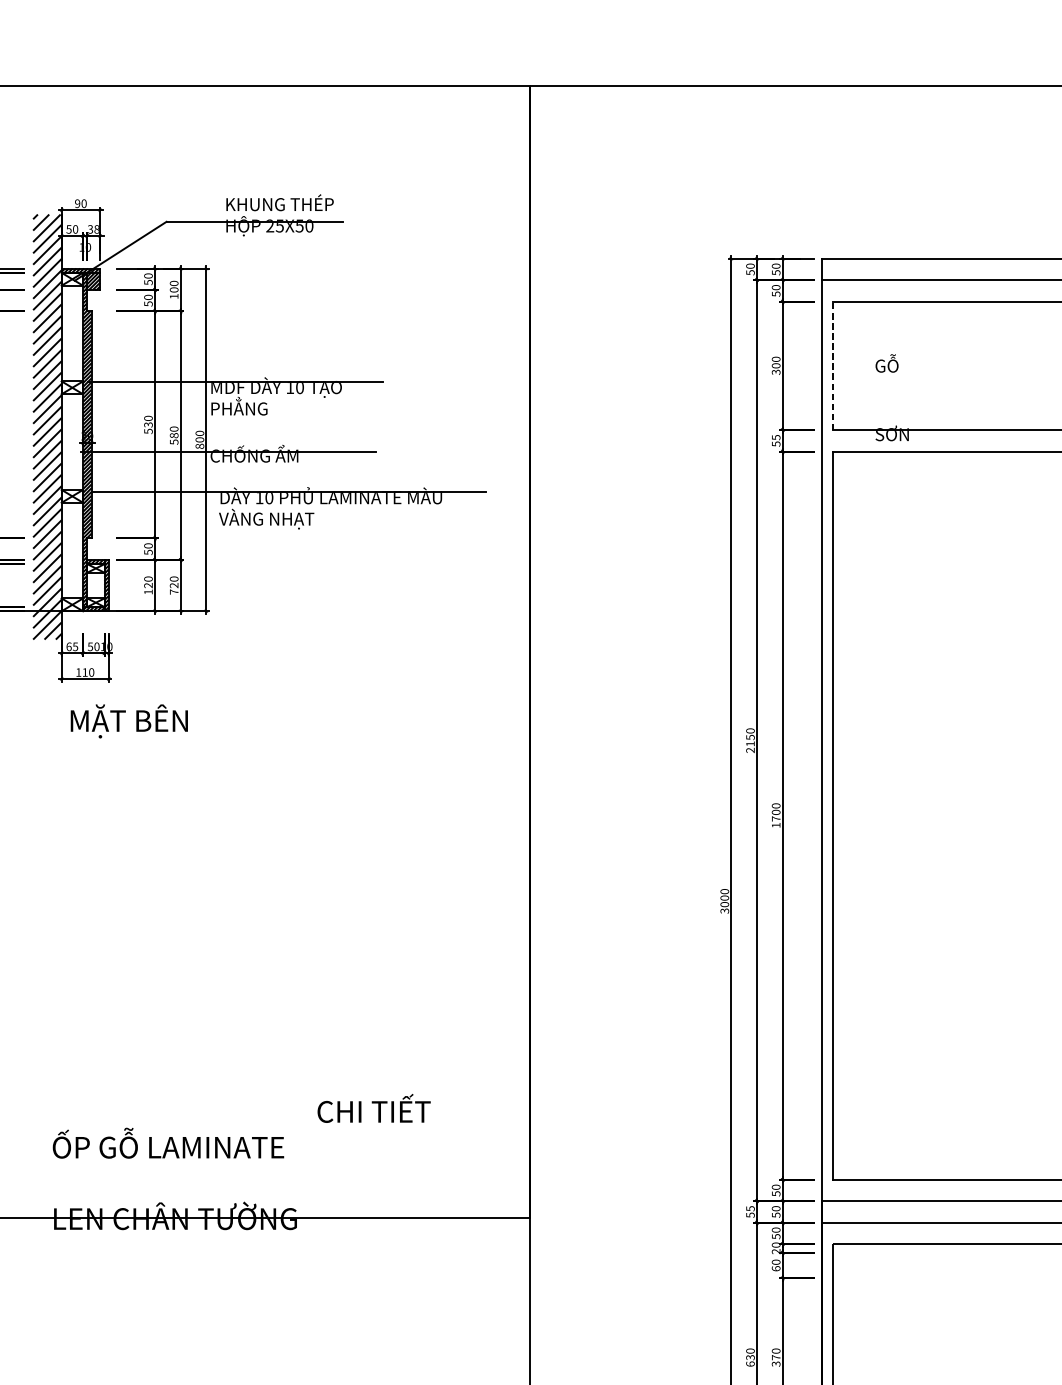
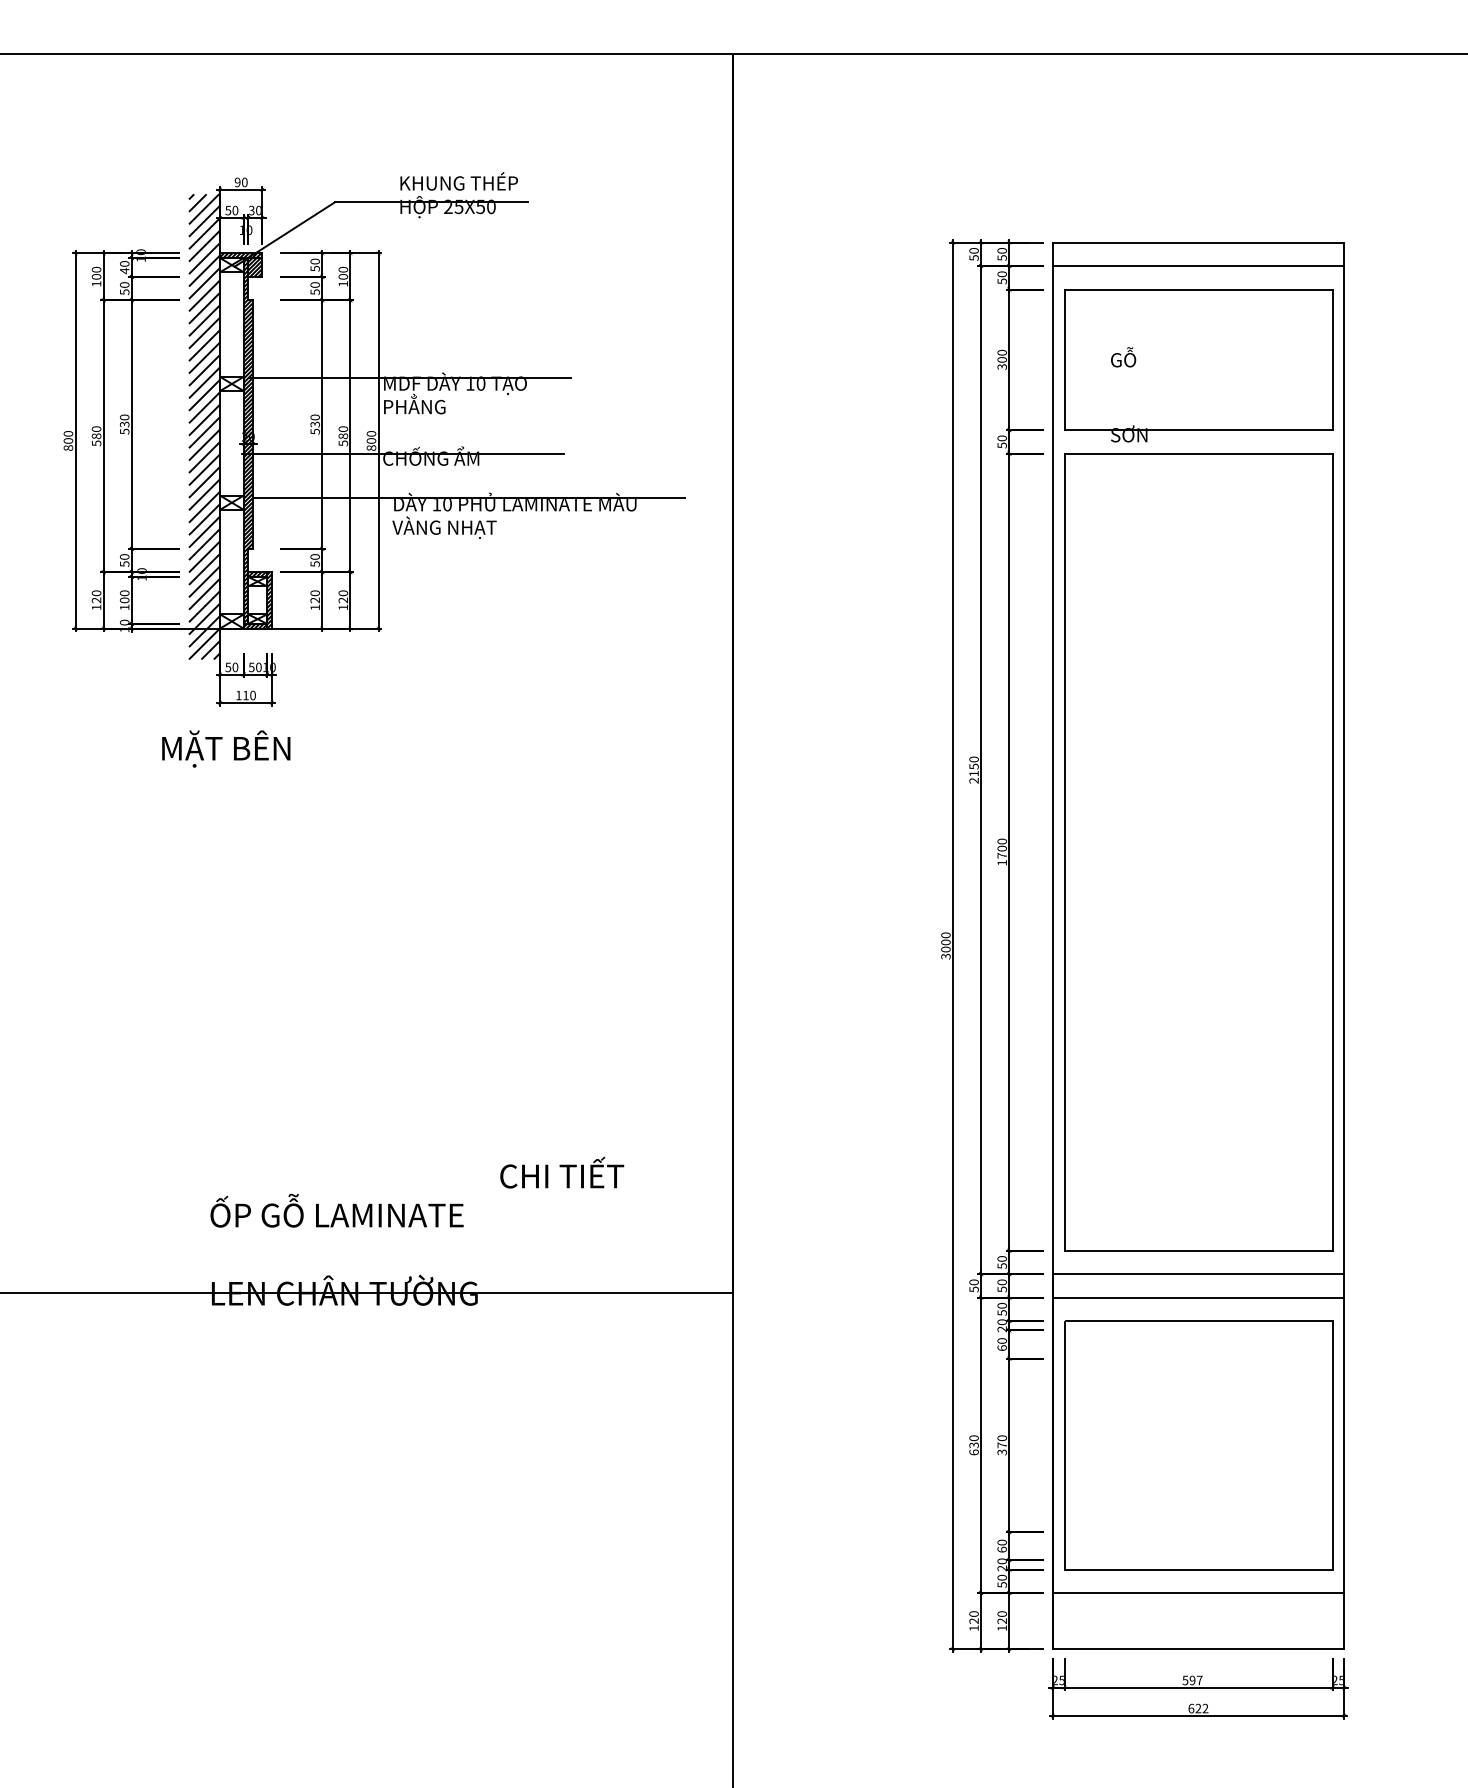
text: (96, 229) -> (258, 210), 38 -> 30
line: (833, 365) -> (1064, 359), dashed -> solid
text: (775, 437) -> (1001, 438), 55 -> 50
text: (173, 592) -> (342, 607), 720 -> 120
text: (71, 646) -> (231, 667), 65 -> 50
text: (129, 720) -> (226, 748), moved
text: (749, 1208) -> (973, 1282), 55 -> 50

